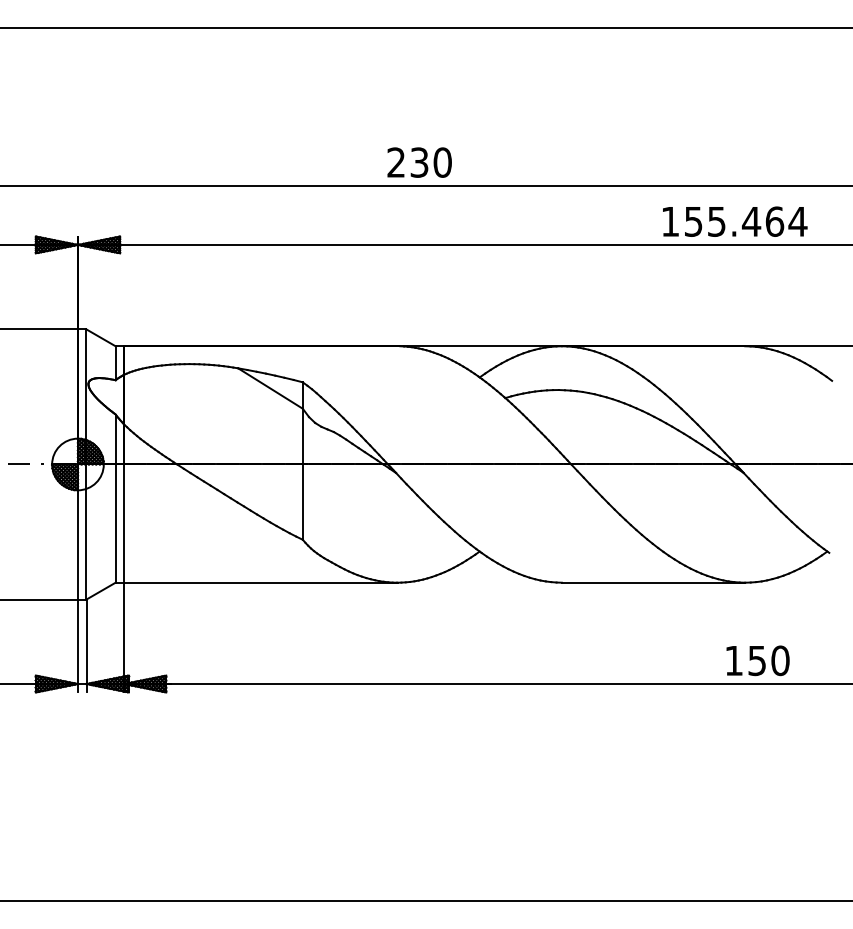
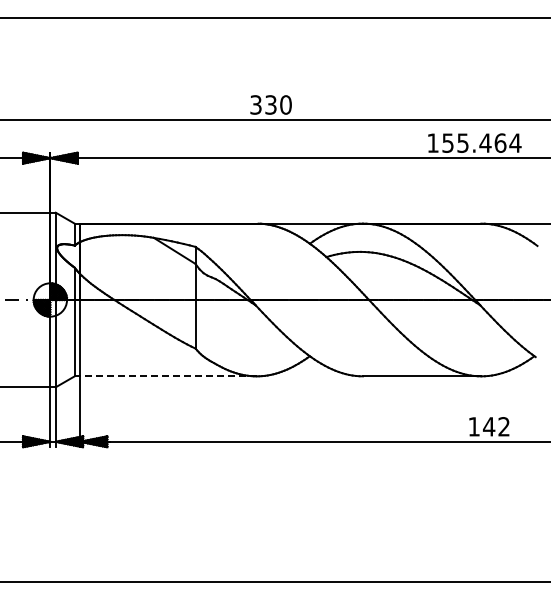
text: (395, 161) -> (255, 104), 230 -> 330
line: (259, 582) -> (167, 376), solid -> dashed
text: (768, 660) -> (496, 426), 150 -> 142

